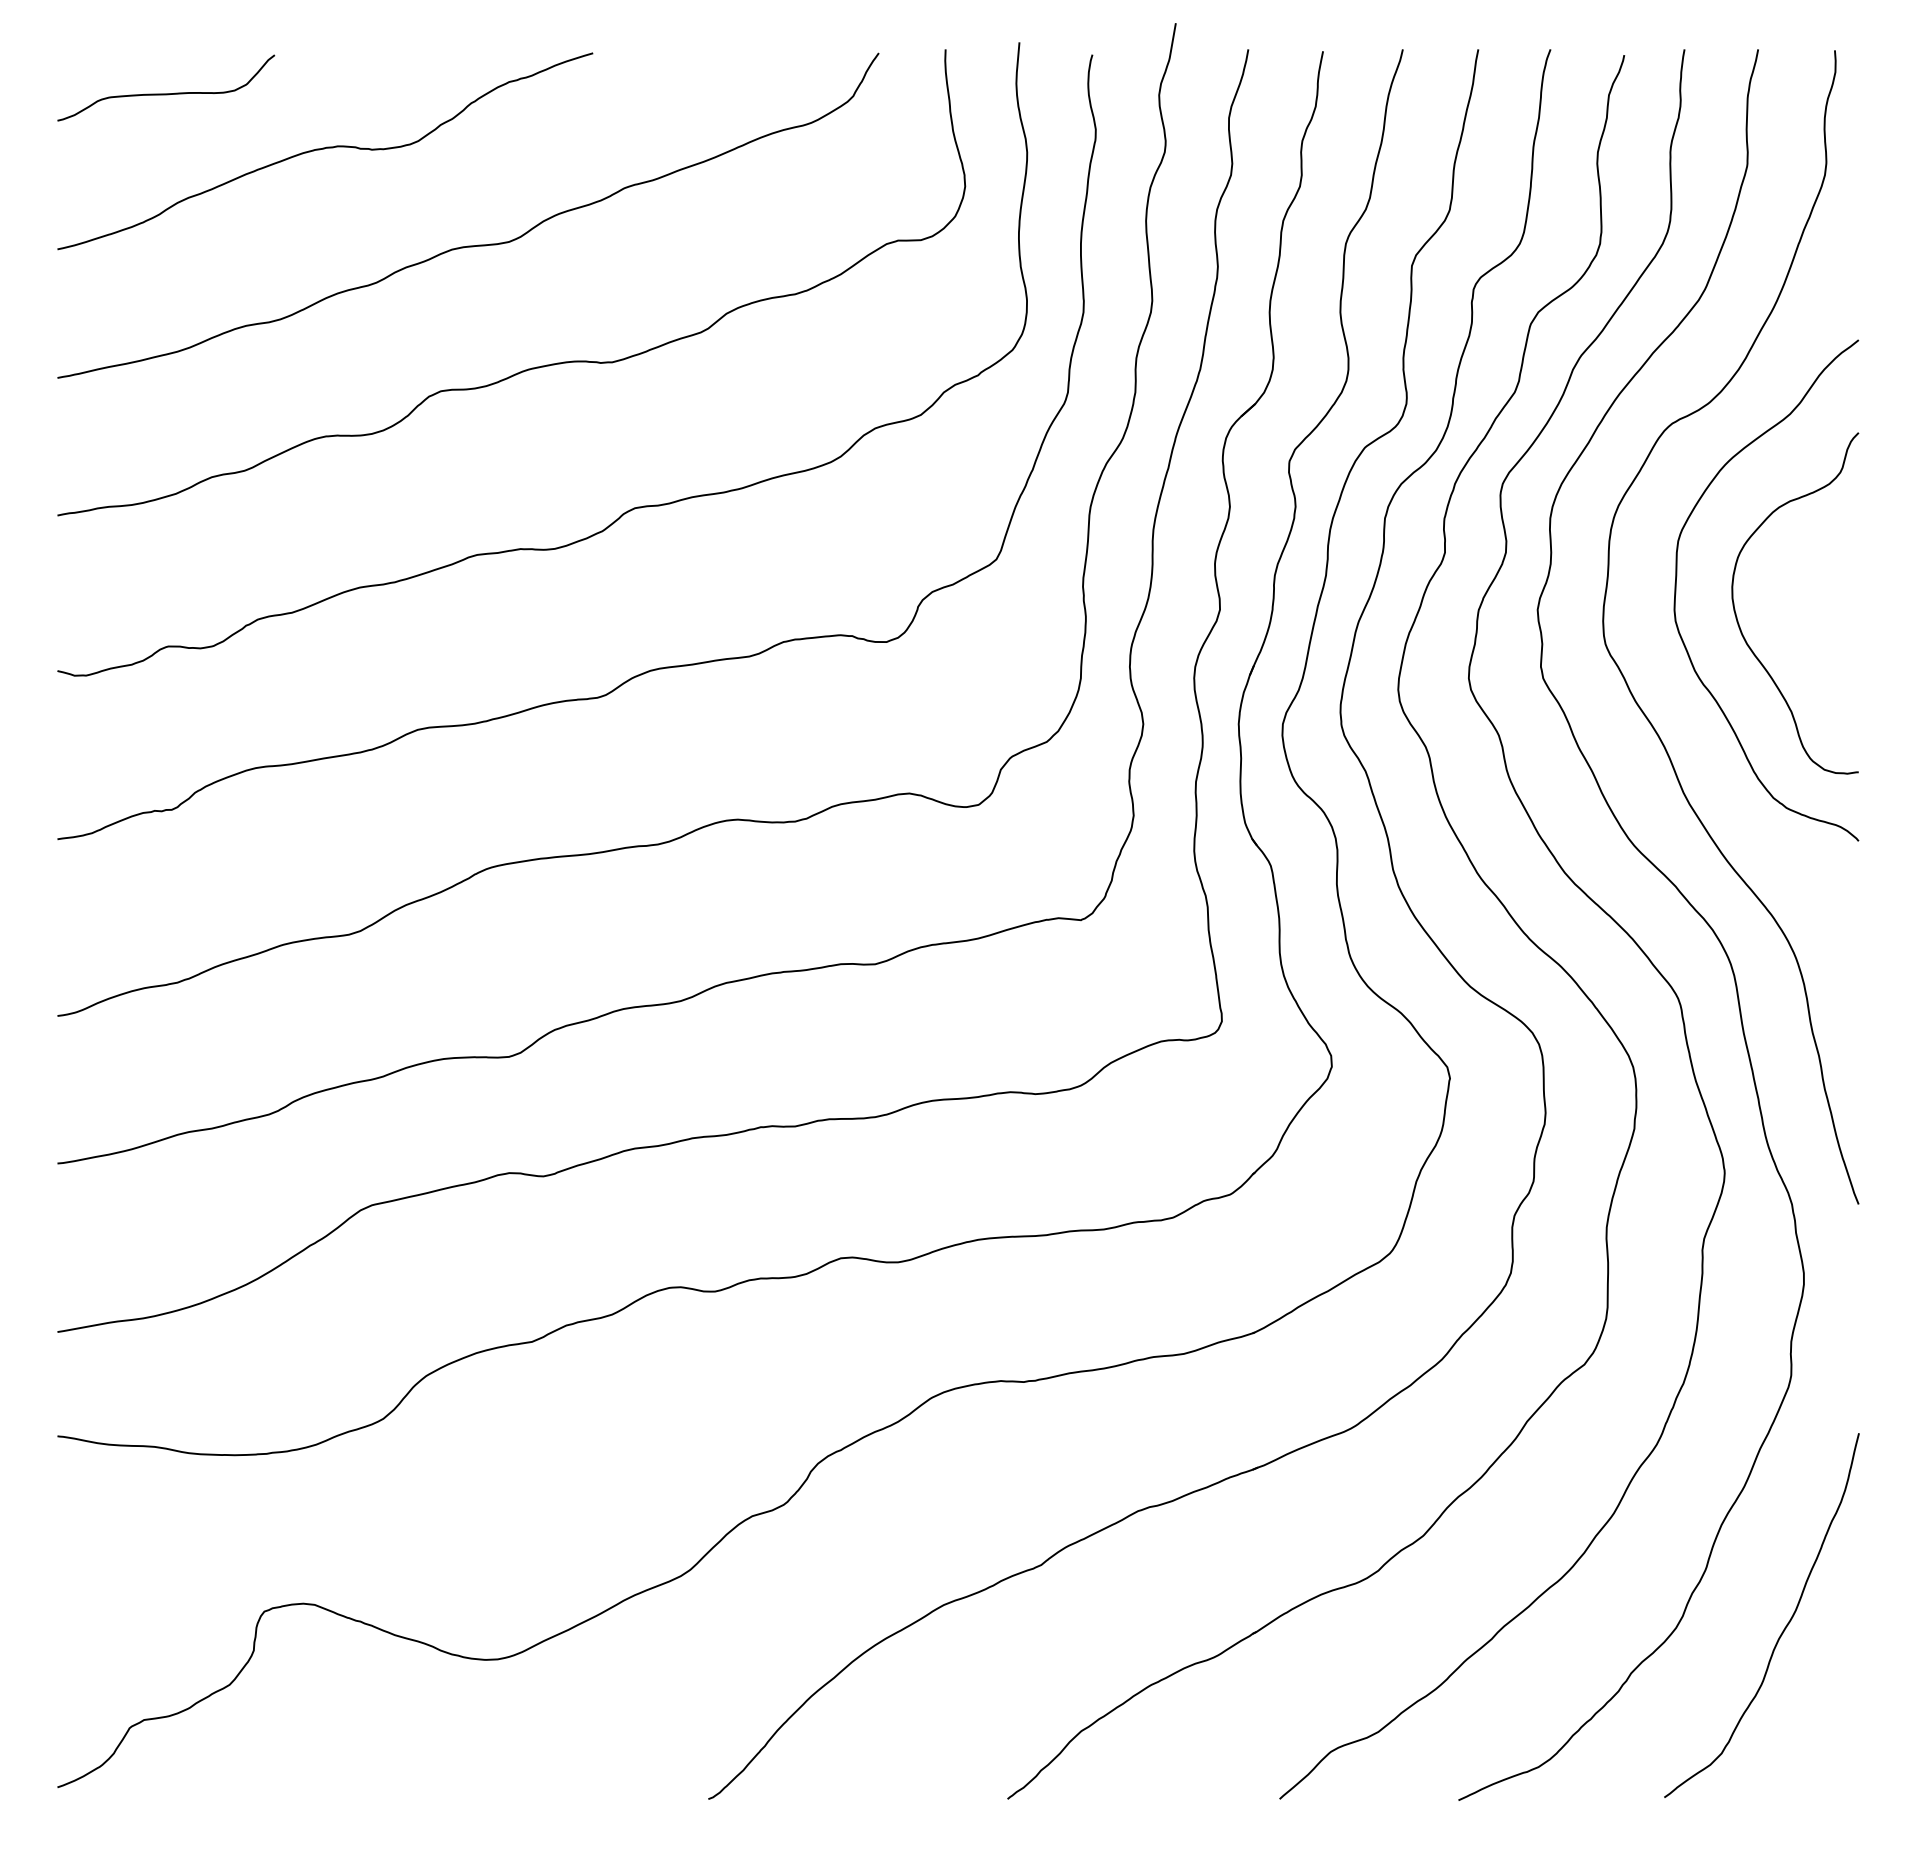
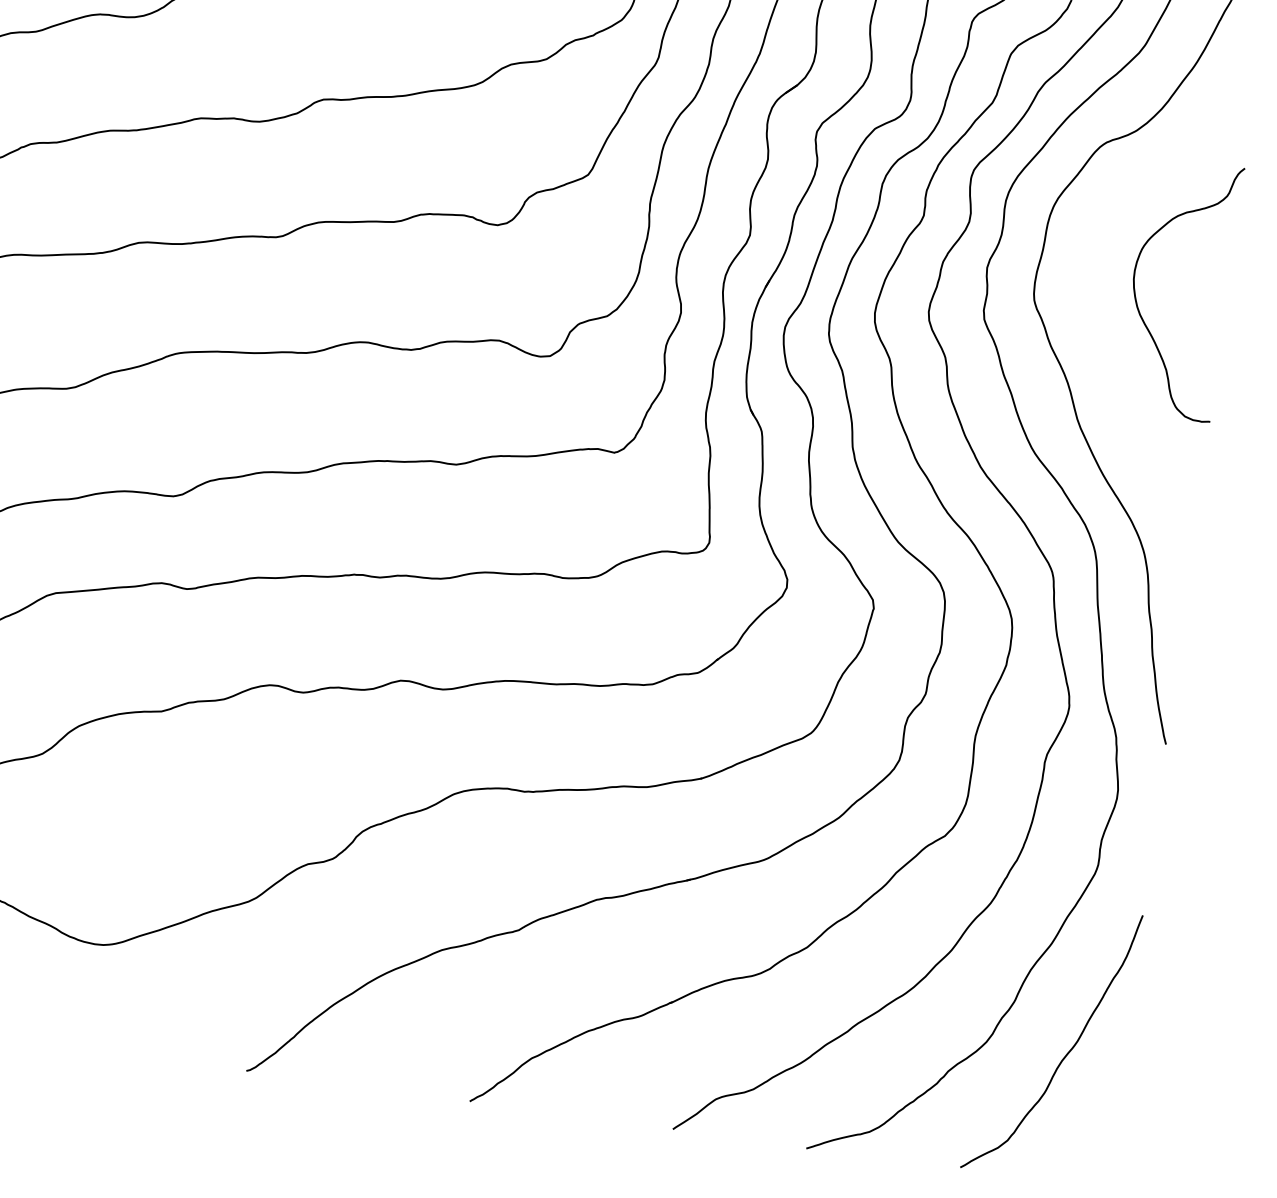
curve: (1676, 590) -> (1092, 267), removed

